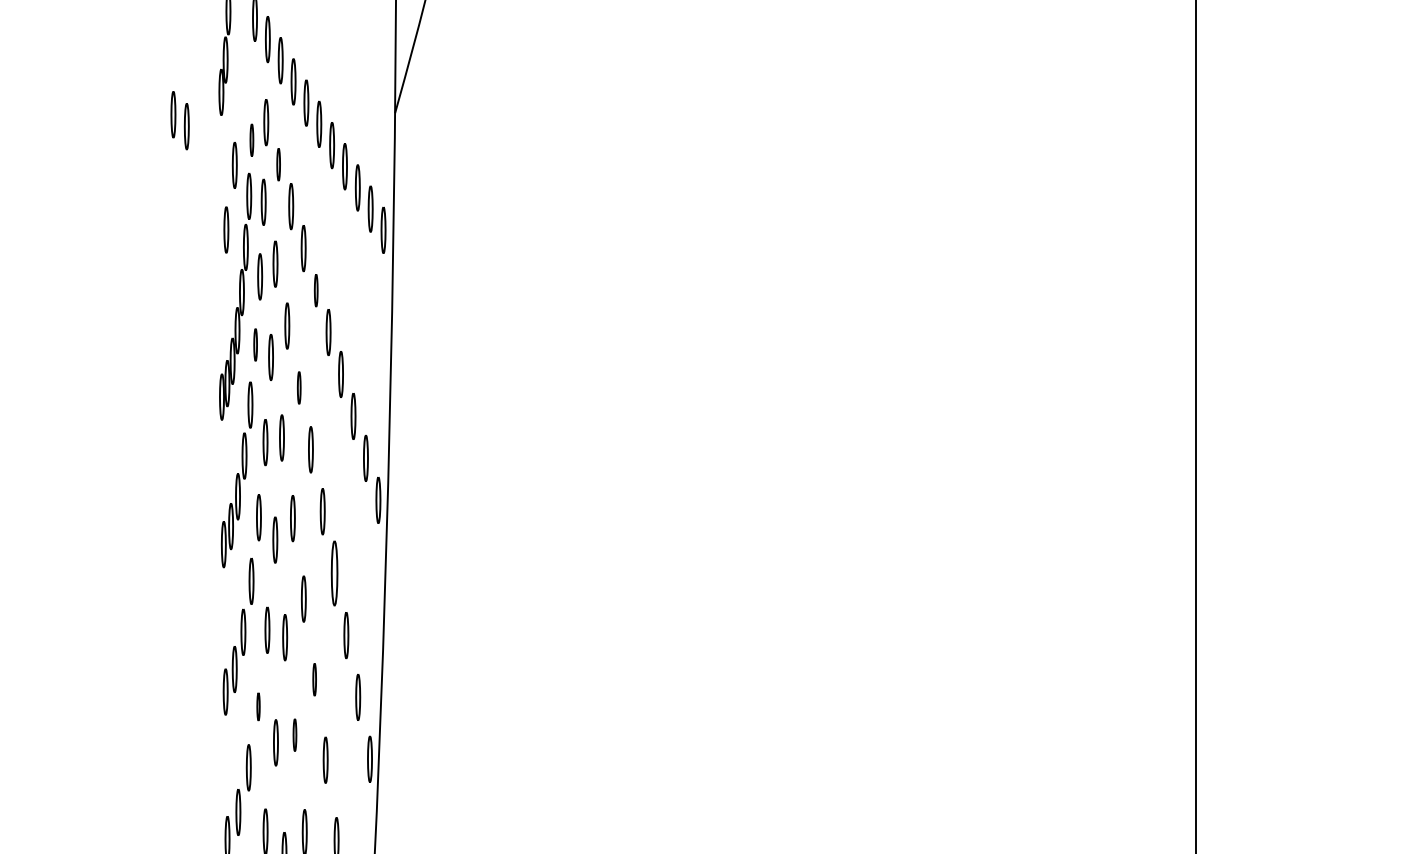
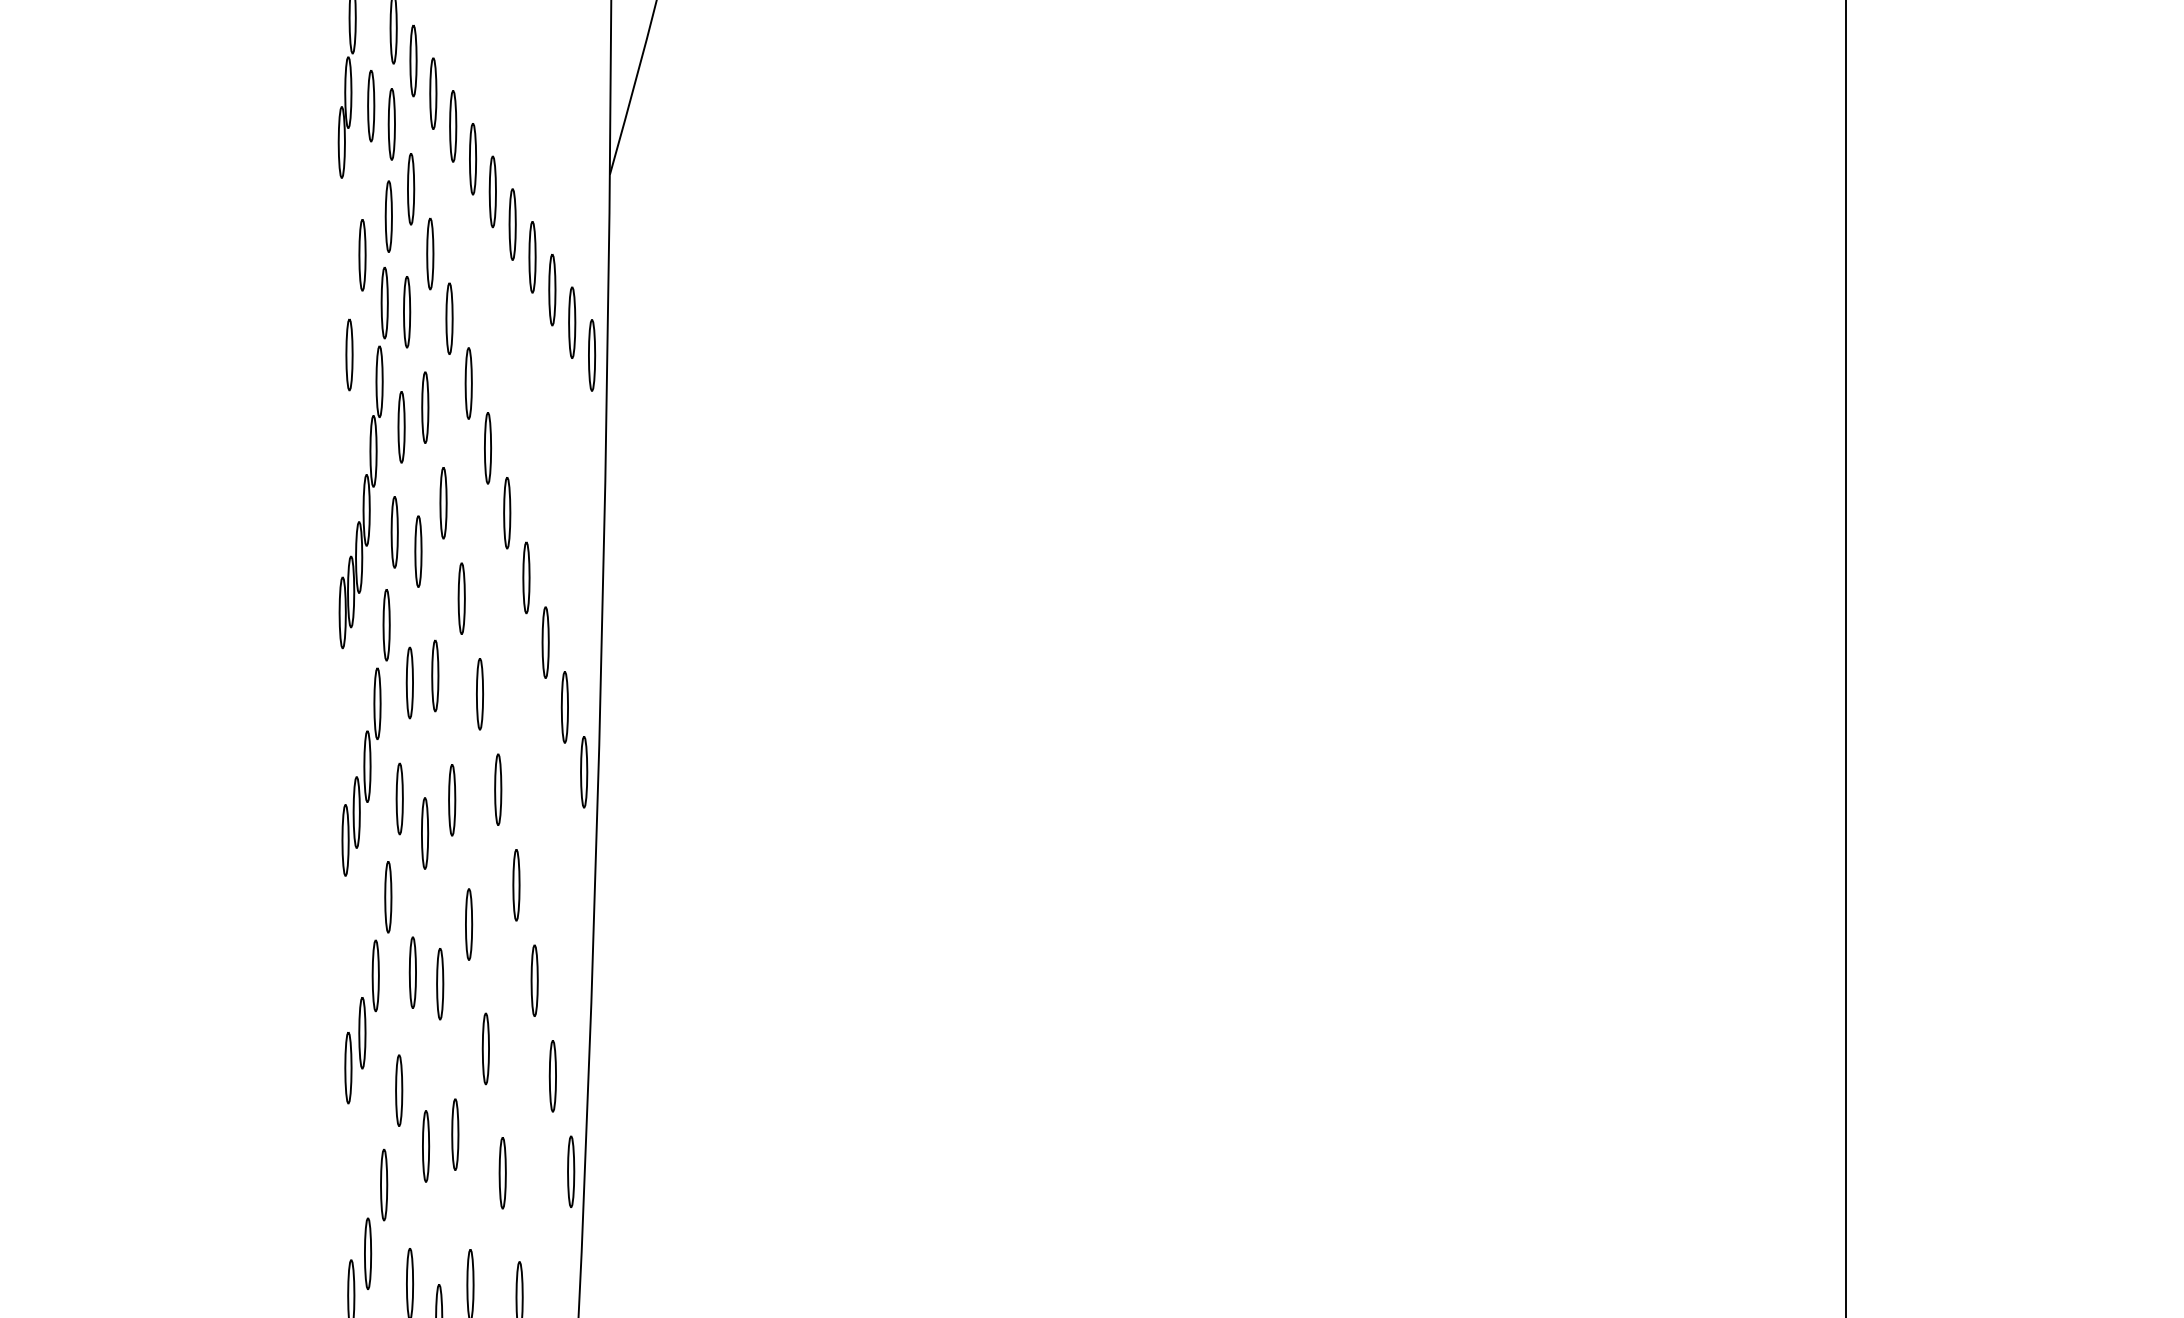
part: (179, 120) -> (380, 114), moved
part: (251, 139) -> (388, 215), size x1.43
part: (278, 164) -> (429, 253), size x1.43
part: (316, 290) -> (488, 448), size x1.43
part: (255, 344) -> (394, 531), size x1.43
part: (299, 387) -> (462, 598), size x1.43
part: (334, 573) -> (516, 885), size x0.71
part: (314, 679) -> (485, 1048), size x1.43
part: (258, 706) -> (399, 1090), size x1.67
part: (294, 734) -> (454, 1133), size x1.43

